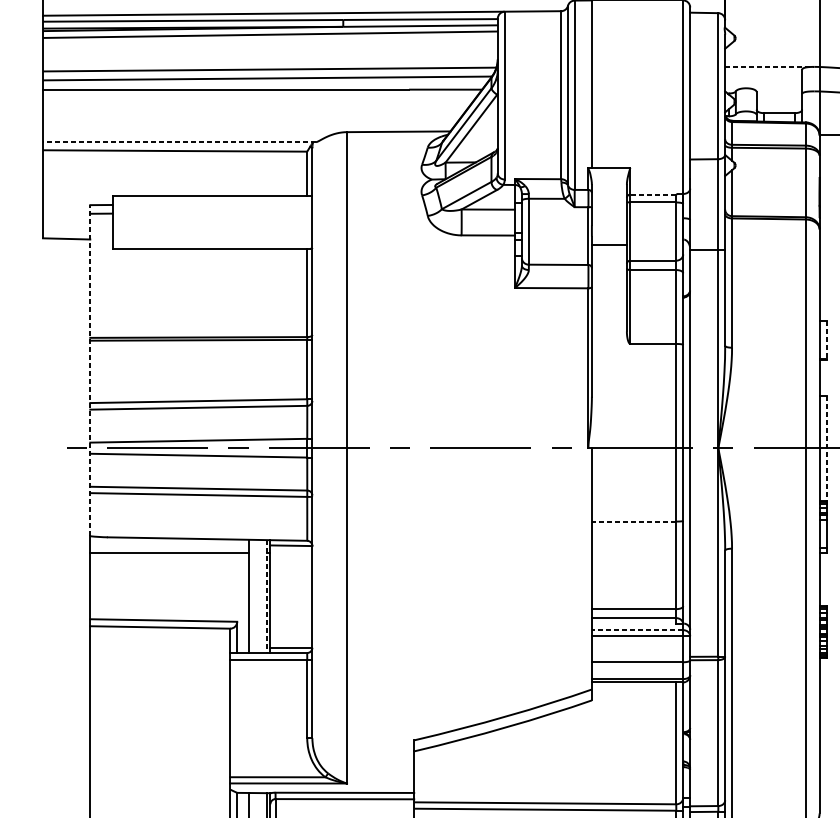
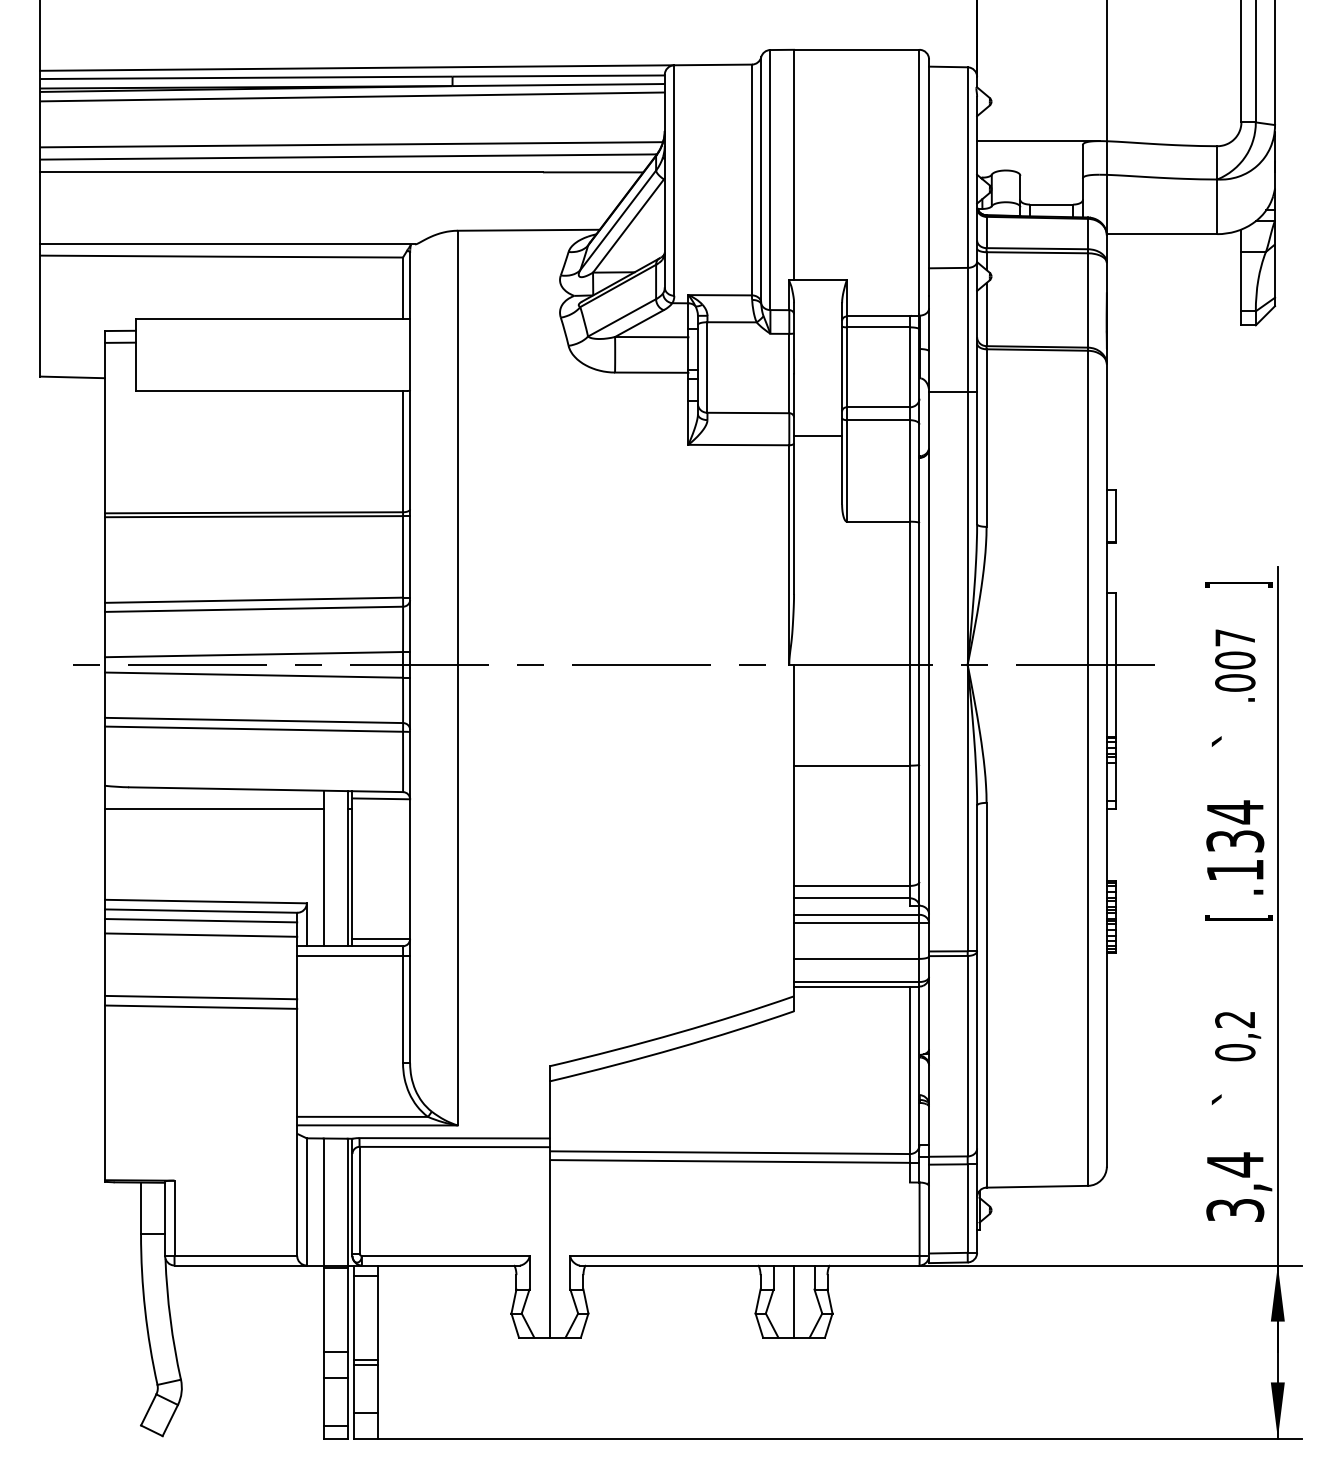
line: (769, 67) -> (1038, 141), dashed -> solid
line: (179, 142) -> (227, 244), dashed -> solid
line: (652, 194) -> (877, 316), dashed -> solid
line: (609, 244) -> (818, 436), moved
line: (826, 340) -> (1116, 516), dashed -> solid
line: (90, 370) -> (105, 557), dashed -> solid
line: (826, 448) -> (1116, 665), dashed -> solid
line: (633, 521) -> (851, 765), dashed -> solid
line: (266, 596) -> (347, 868), dashed -> solid
line: (637, 629) -> (856, 914), dashed -> solid
line: (160, 634) -> (201, 920), added
line: (160, 644) -> (201, 934), added
line: (160, 690) -> (201, 997), added
line: (160, 696) -> (201, 1006), added

